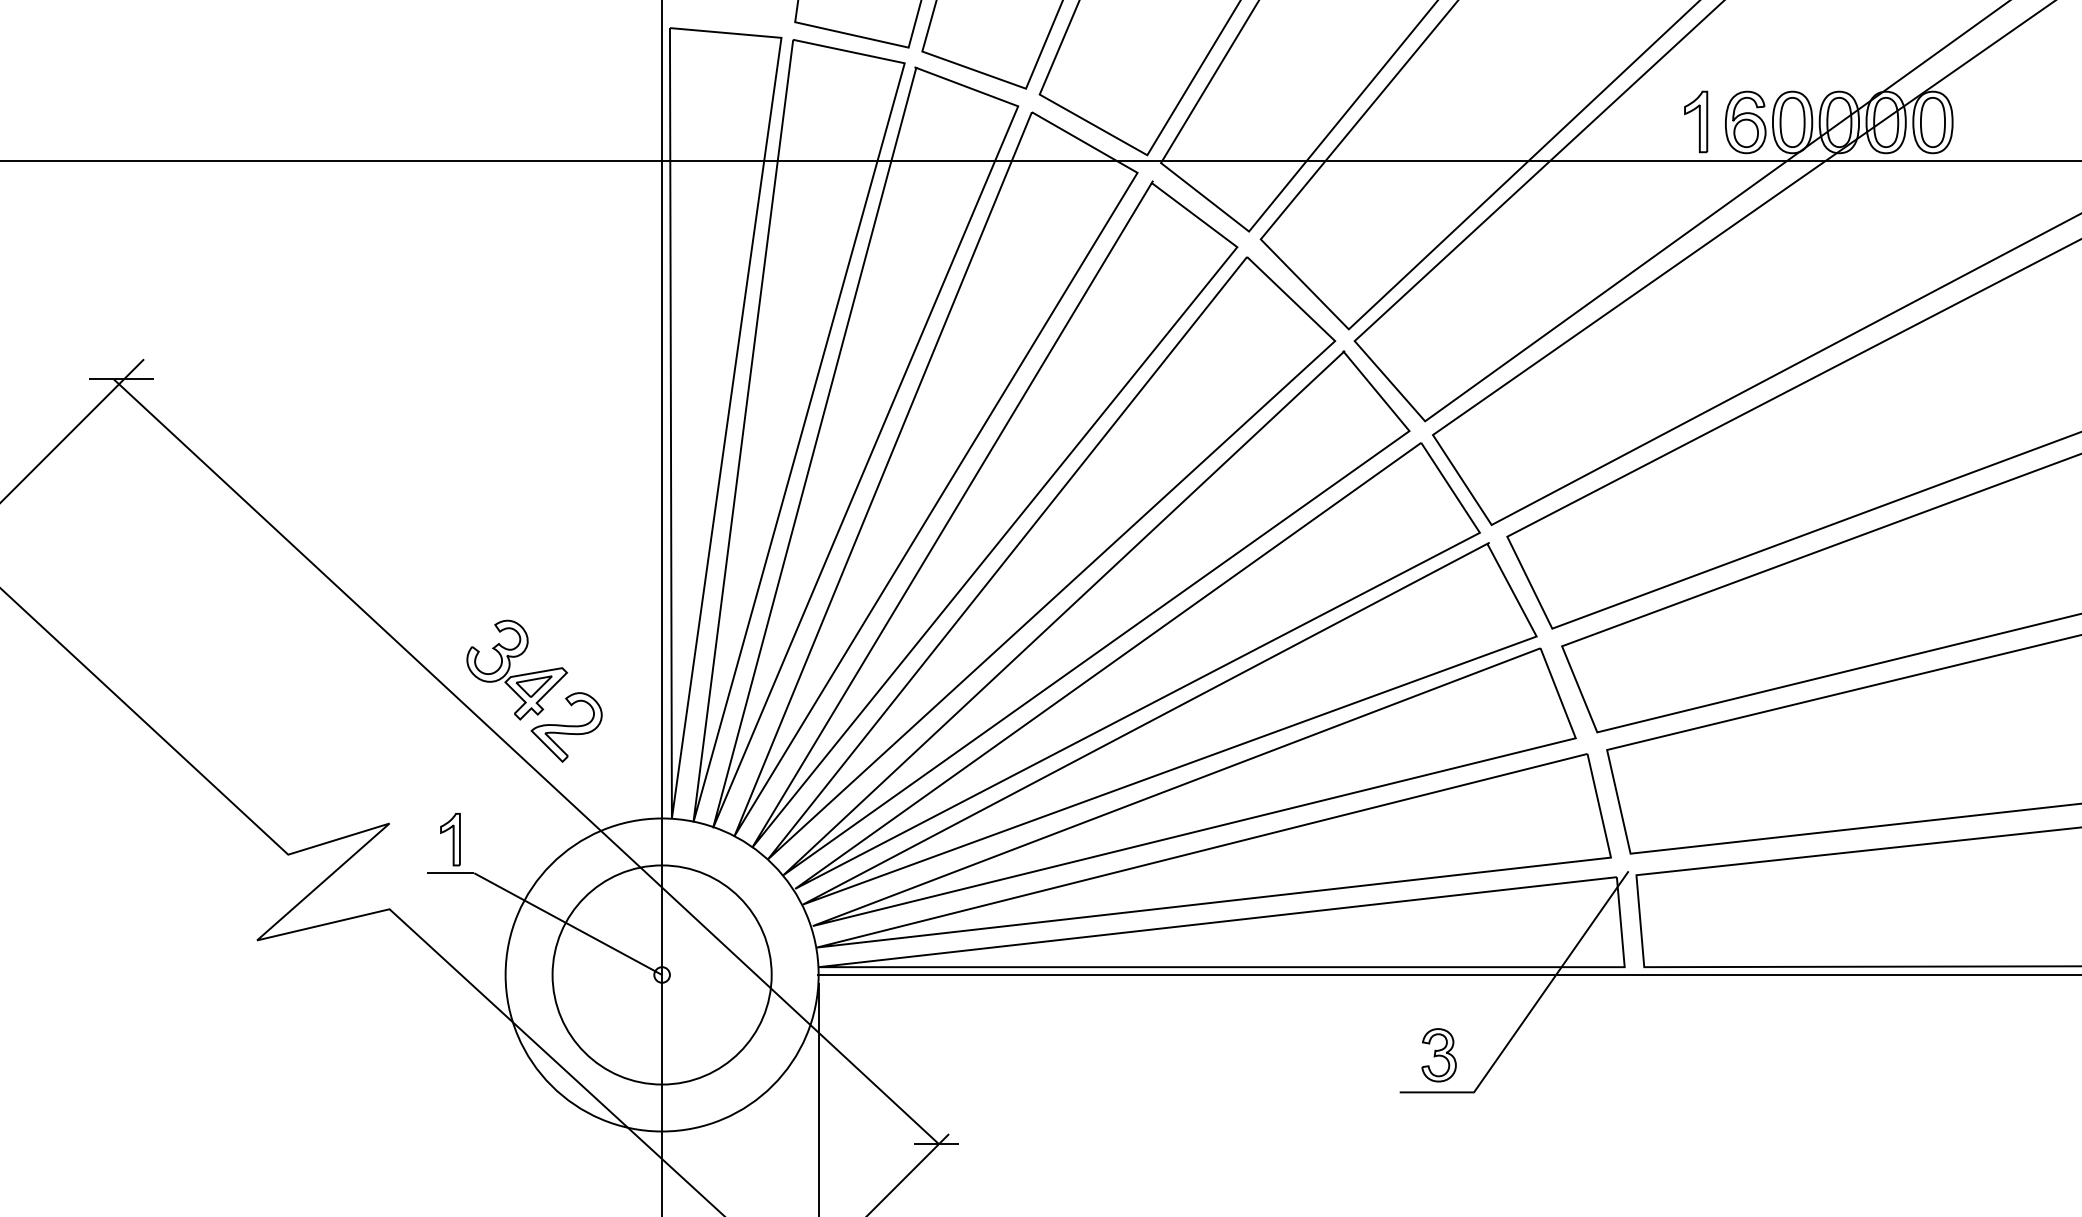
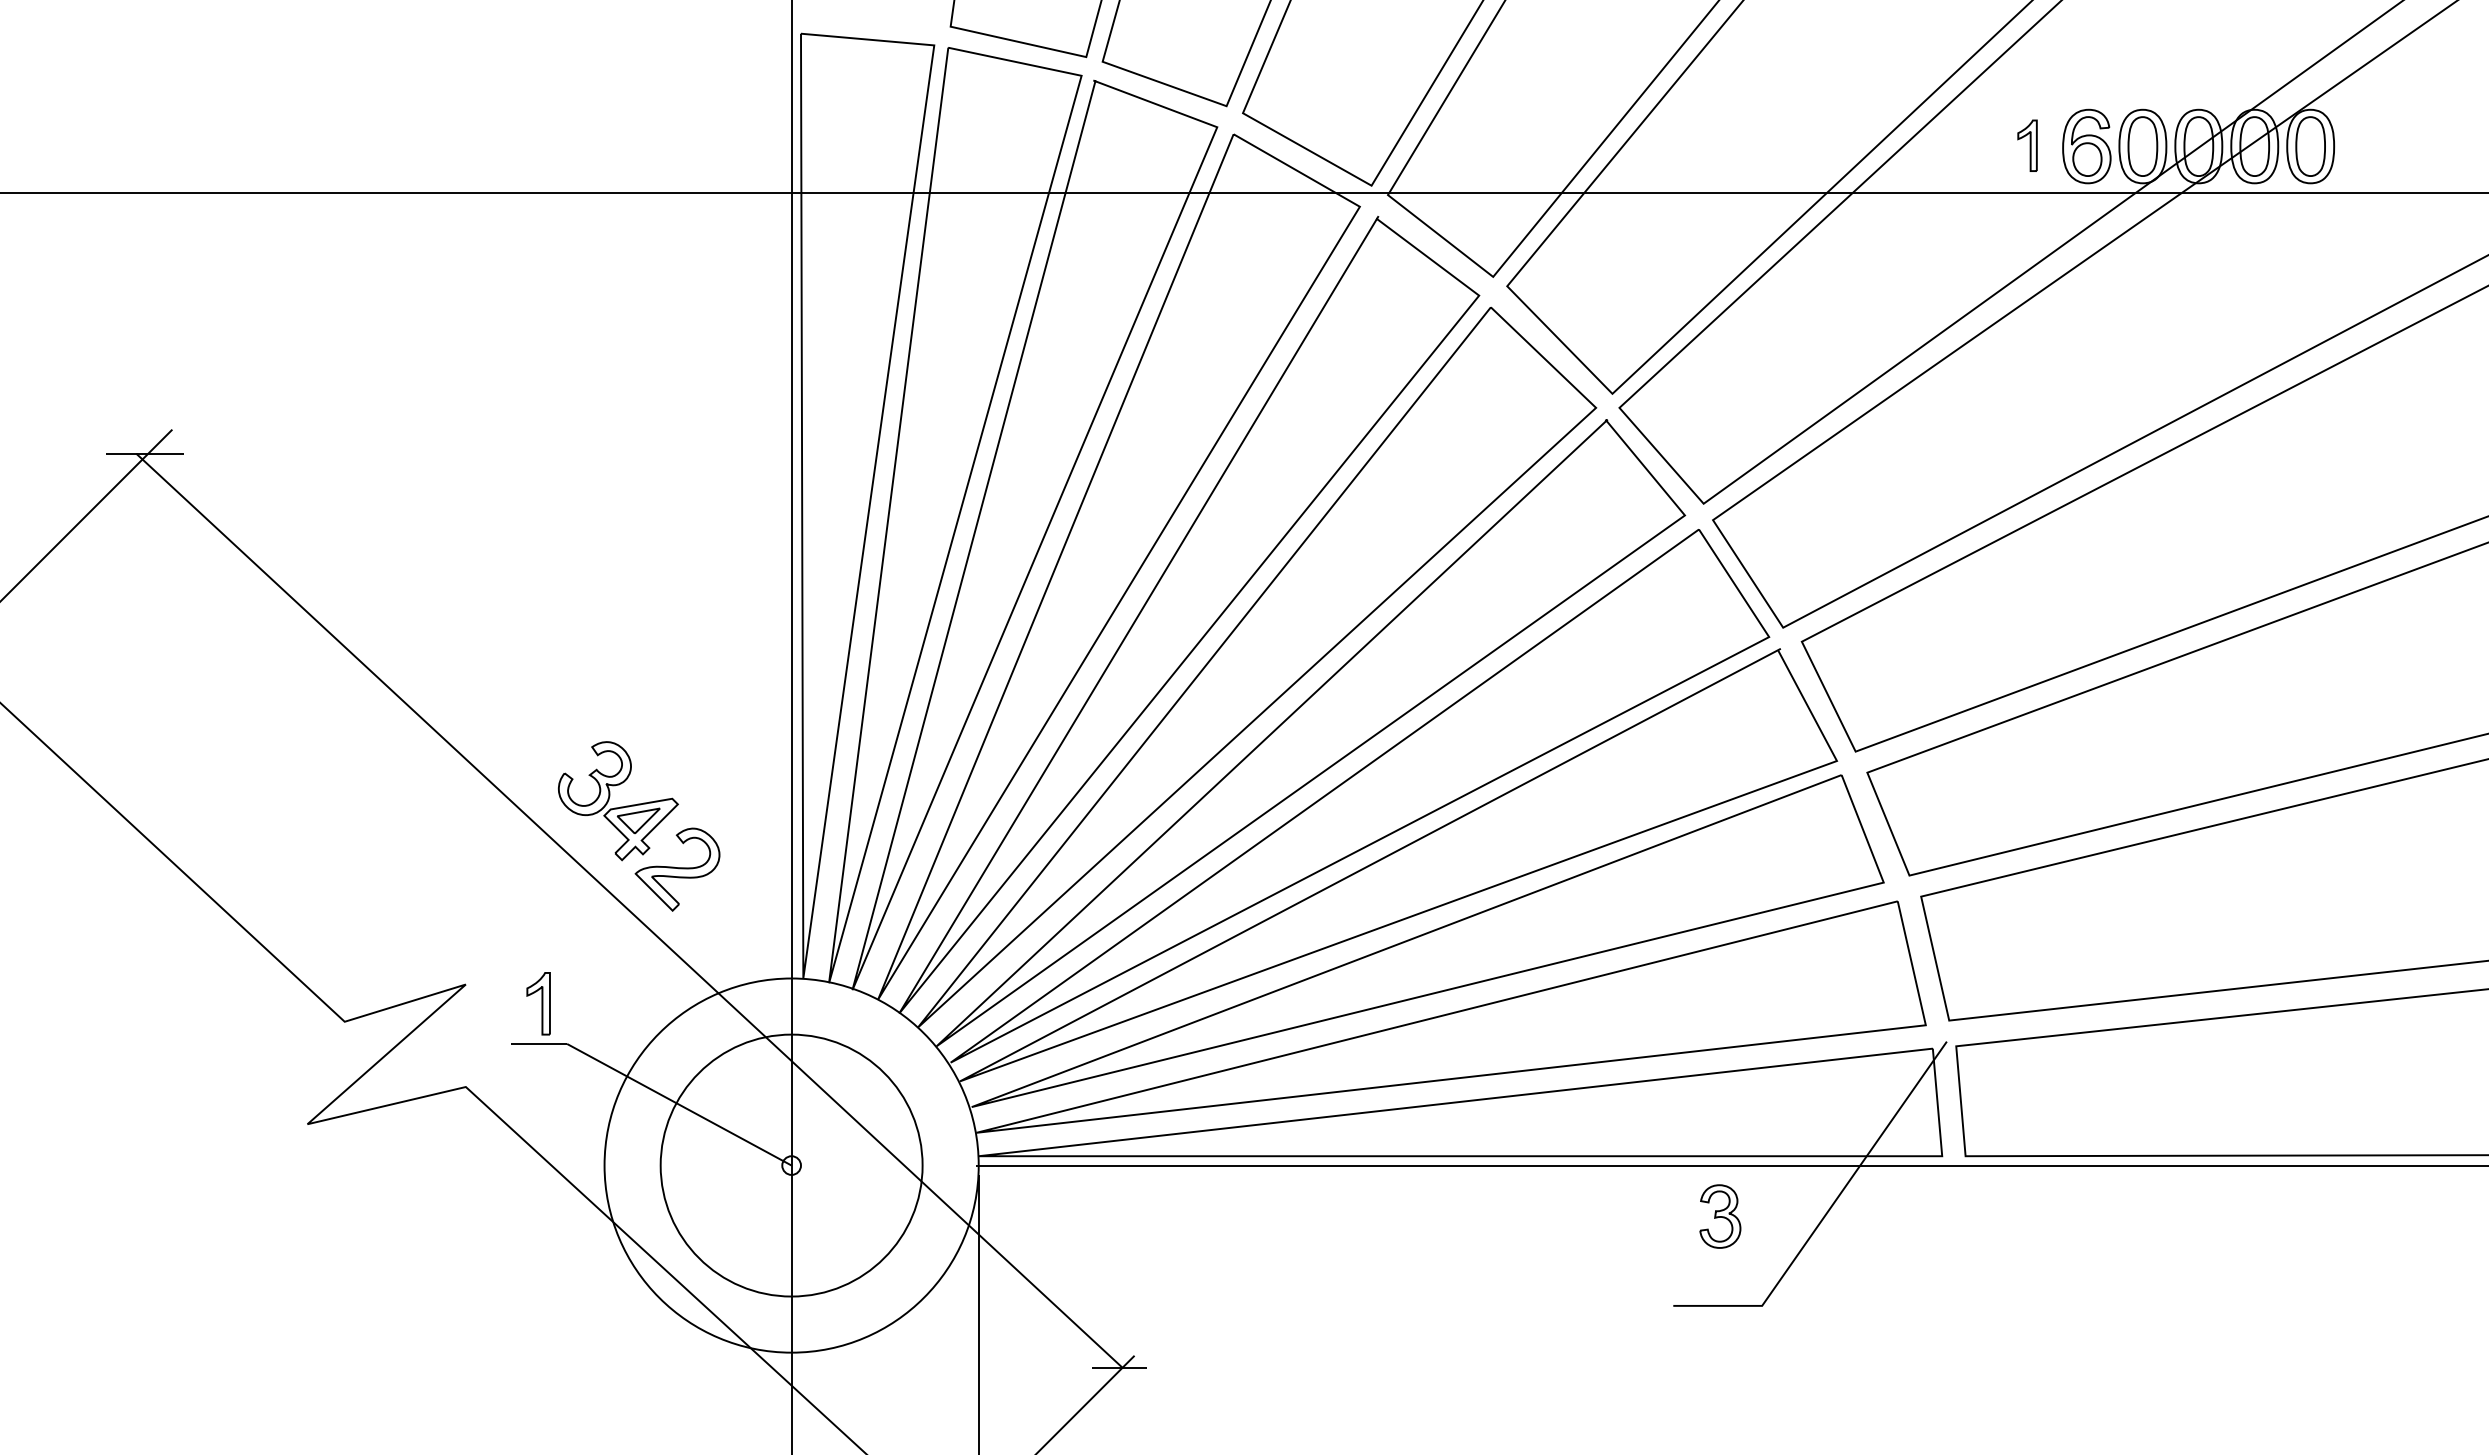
part: (1696, 121) -> (2027, 145), size x0.7
part: (1439, 1055) -> (1720, 1216), moved

